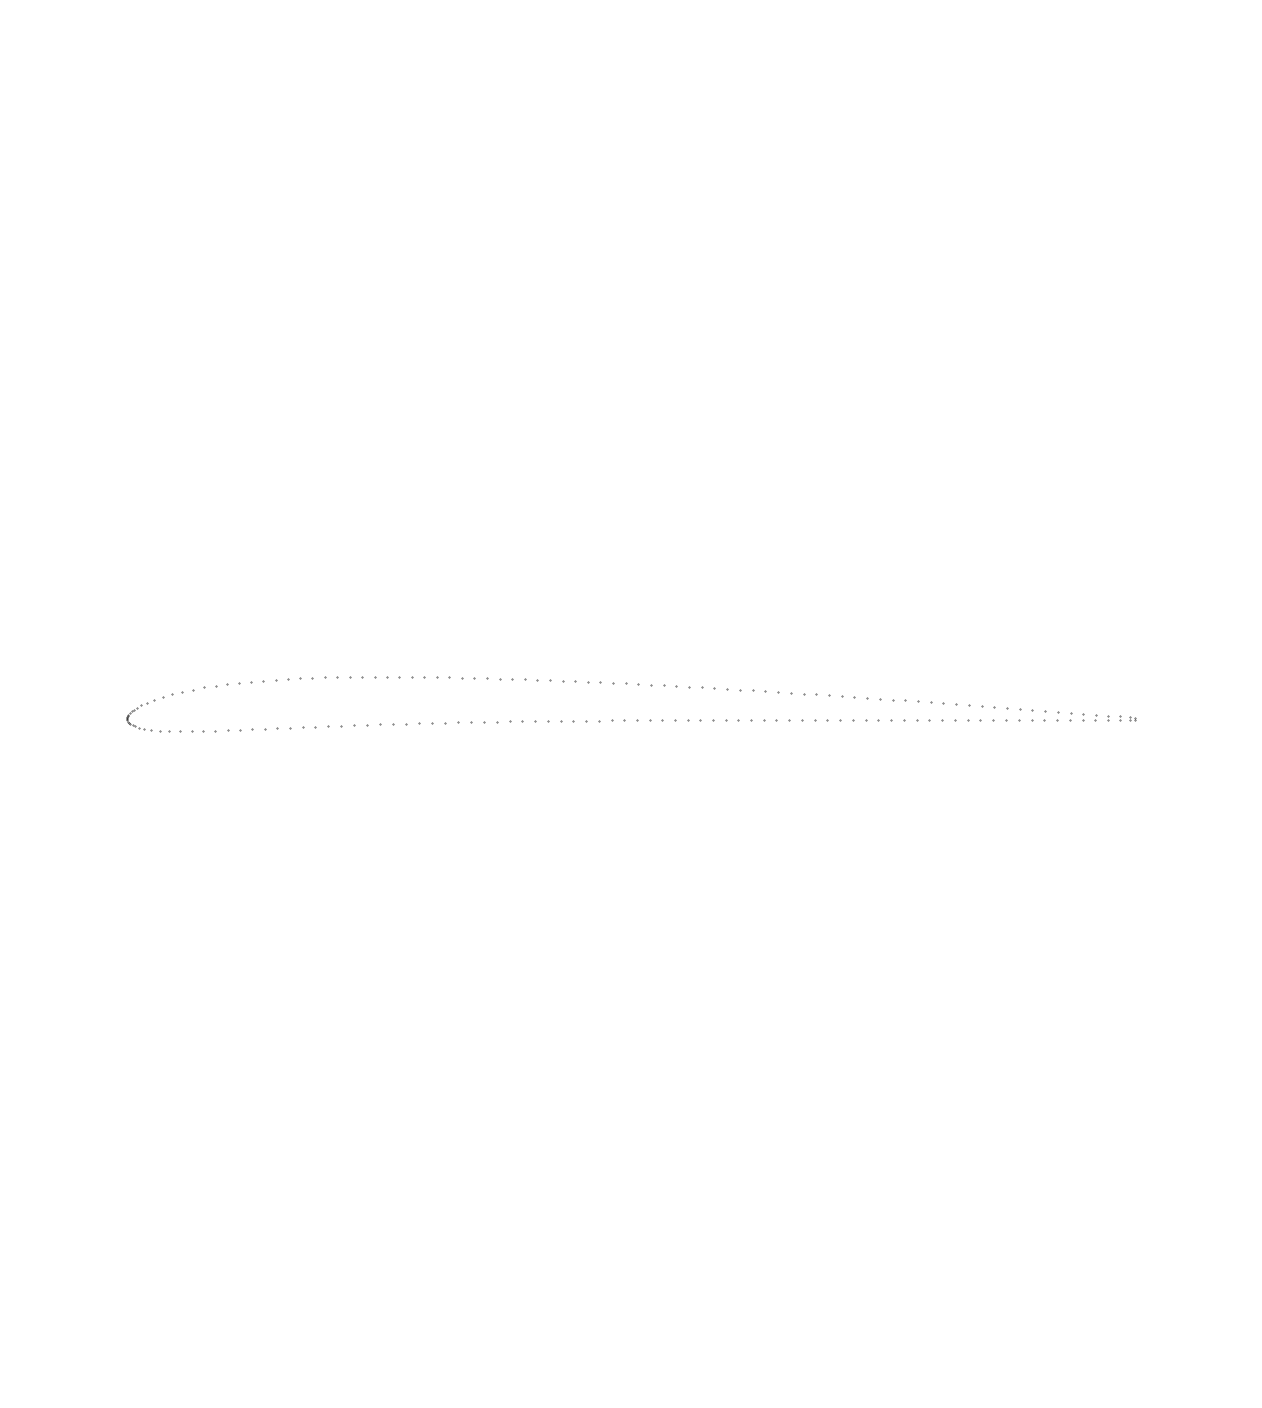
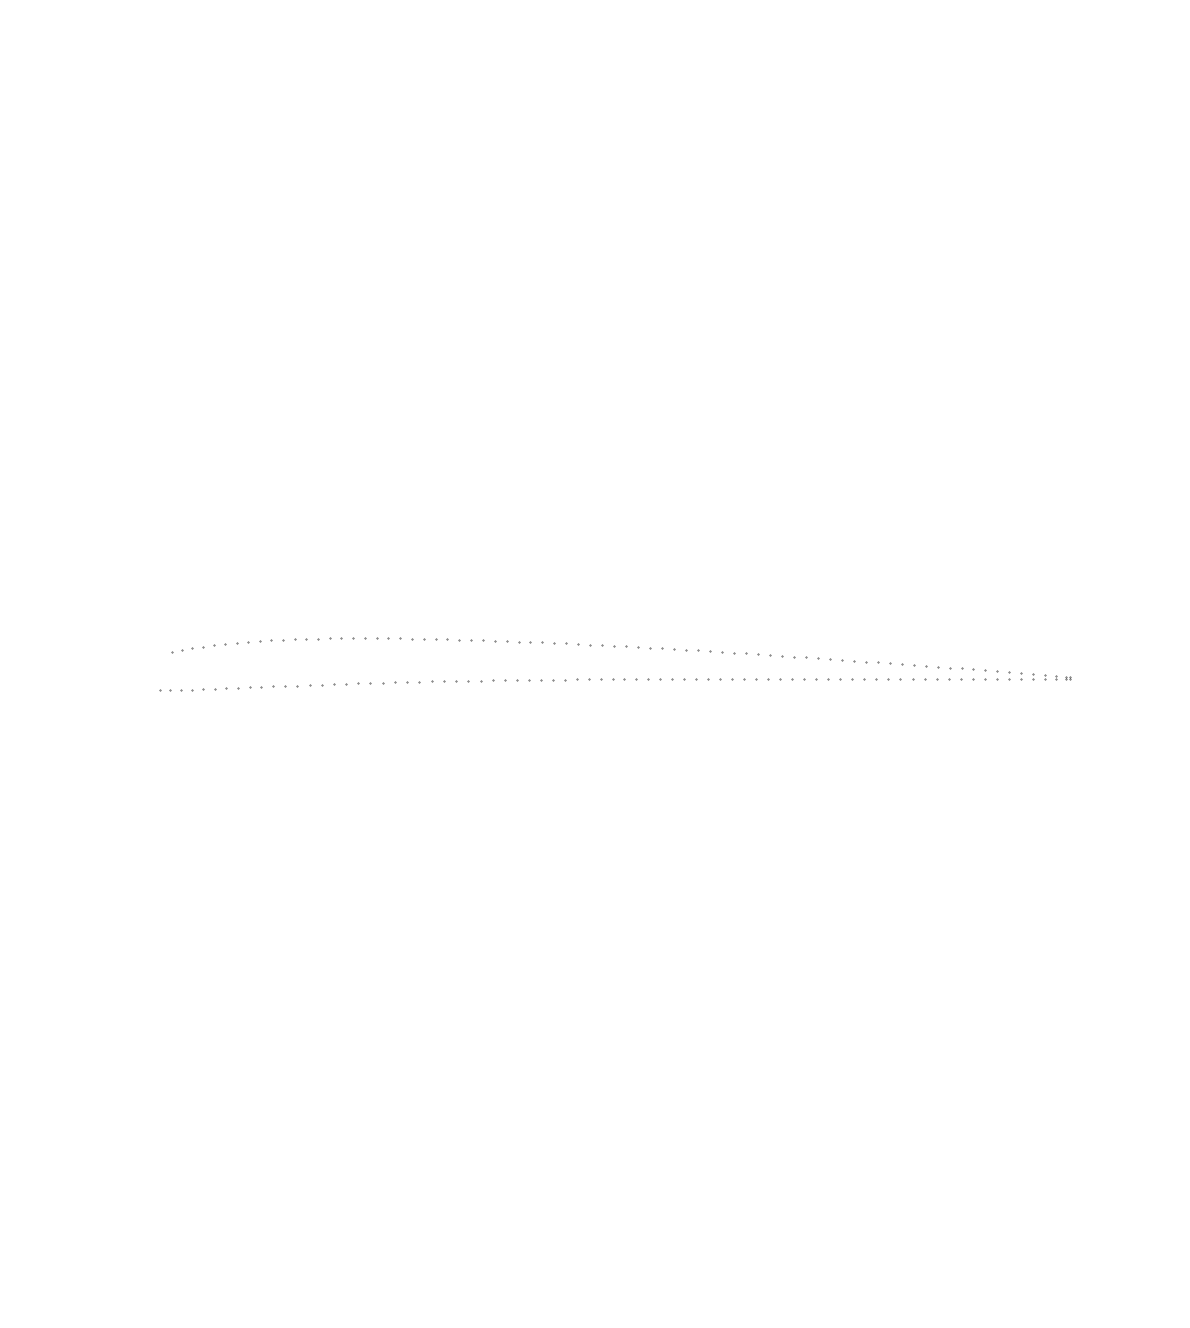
part: (147, 704) -> (139, 664), removed

